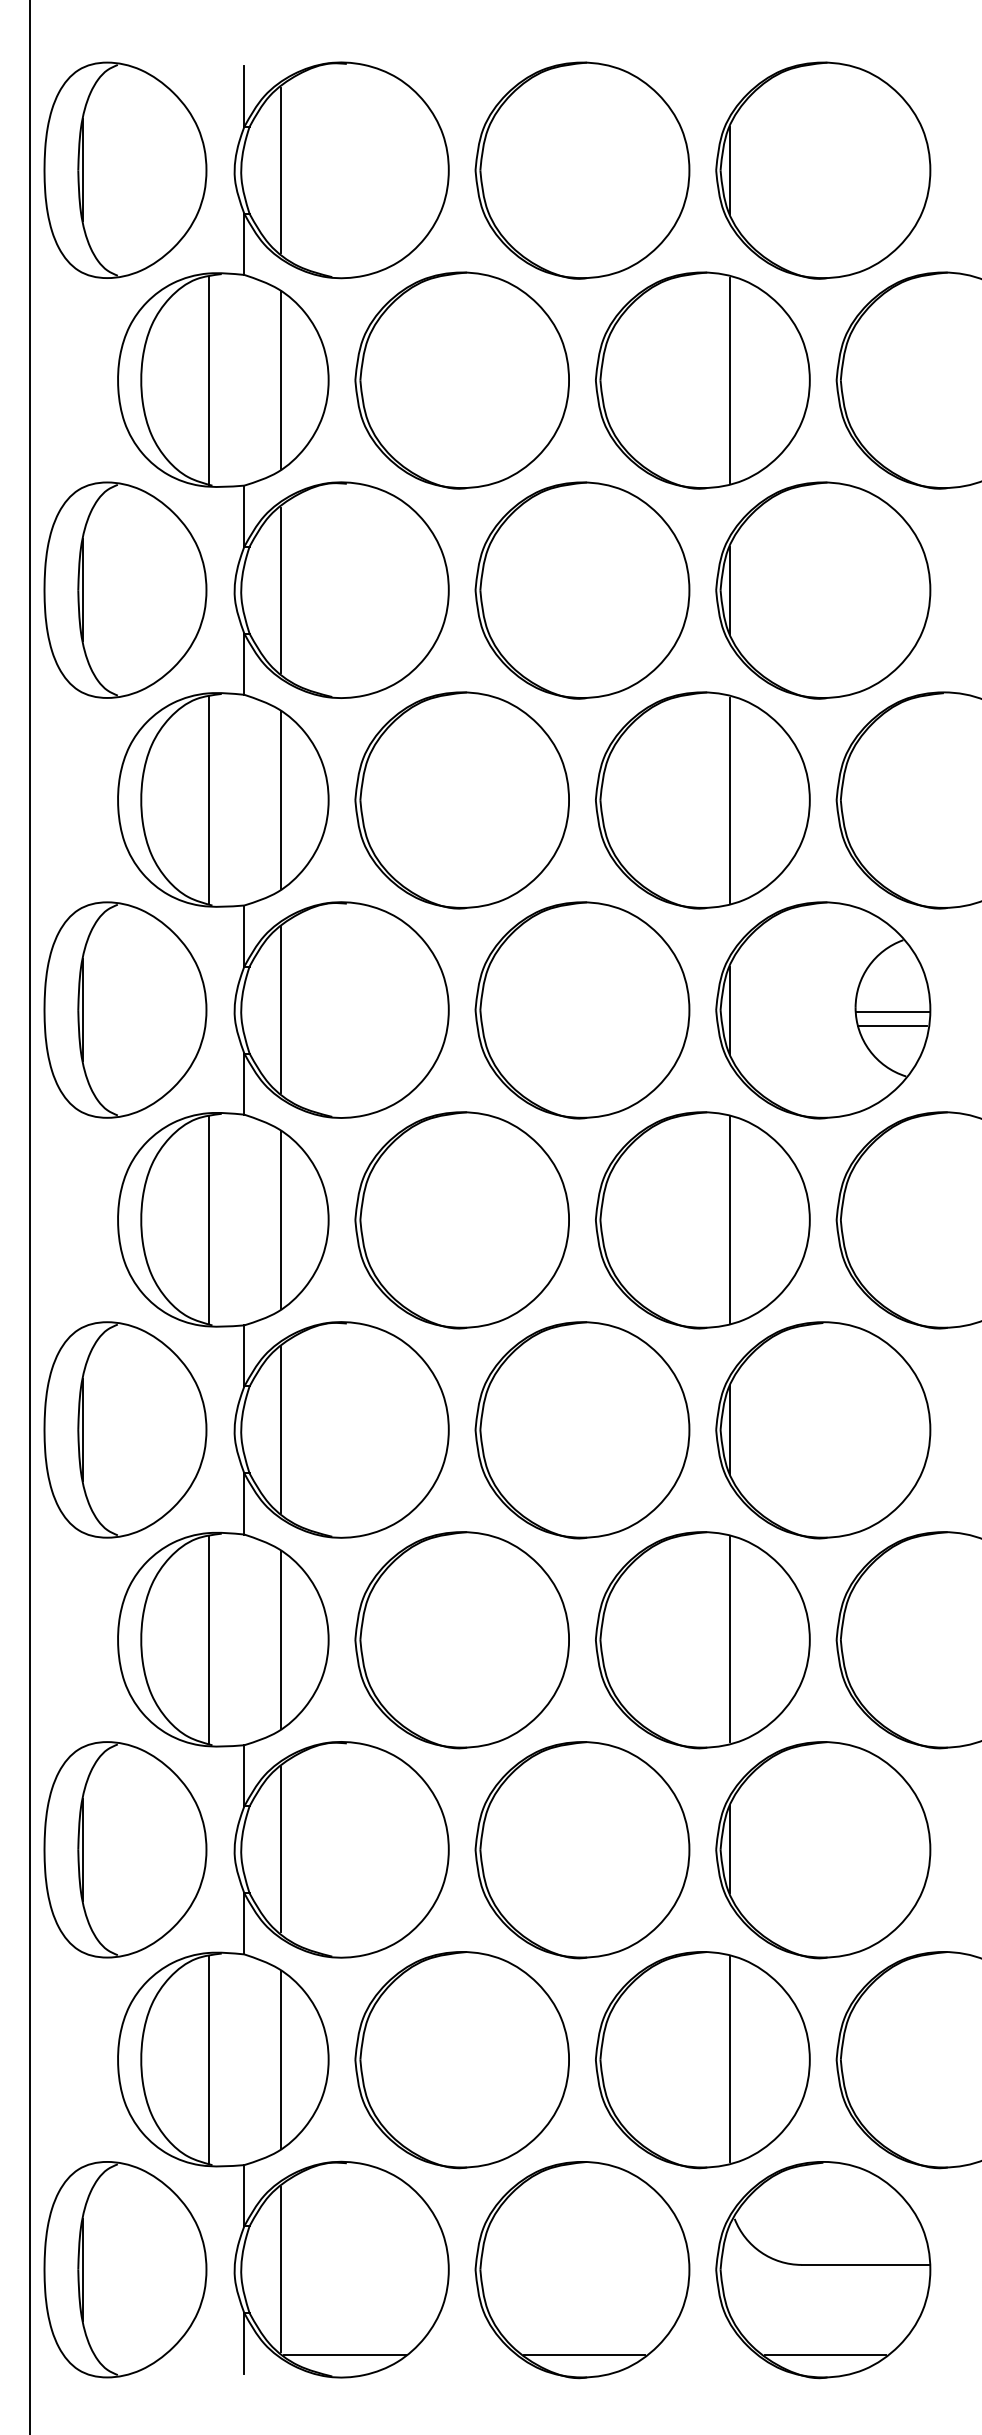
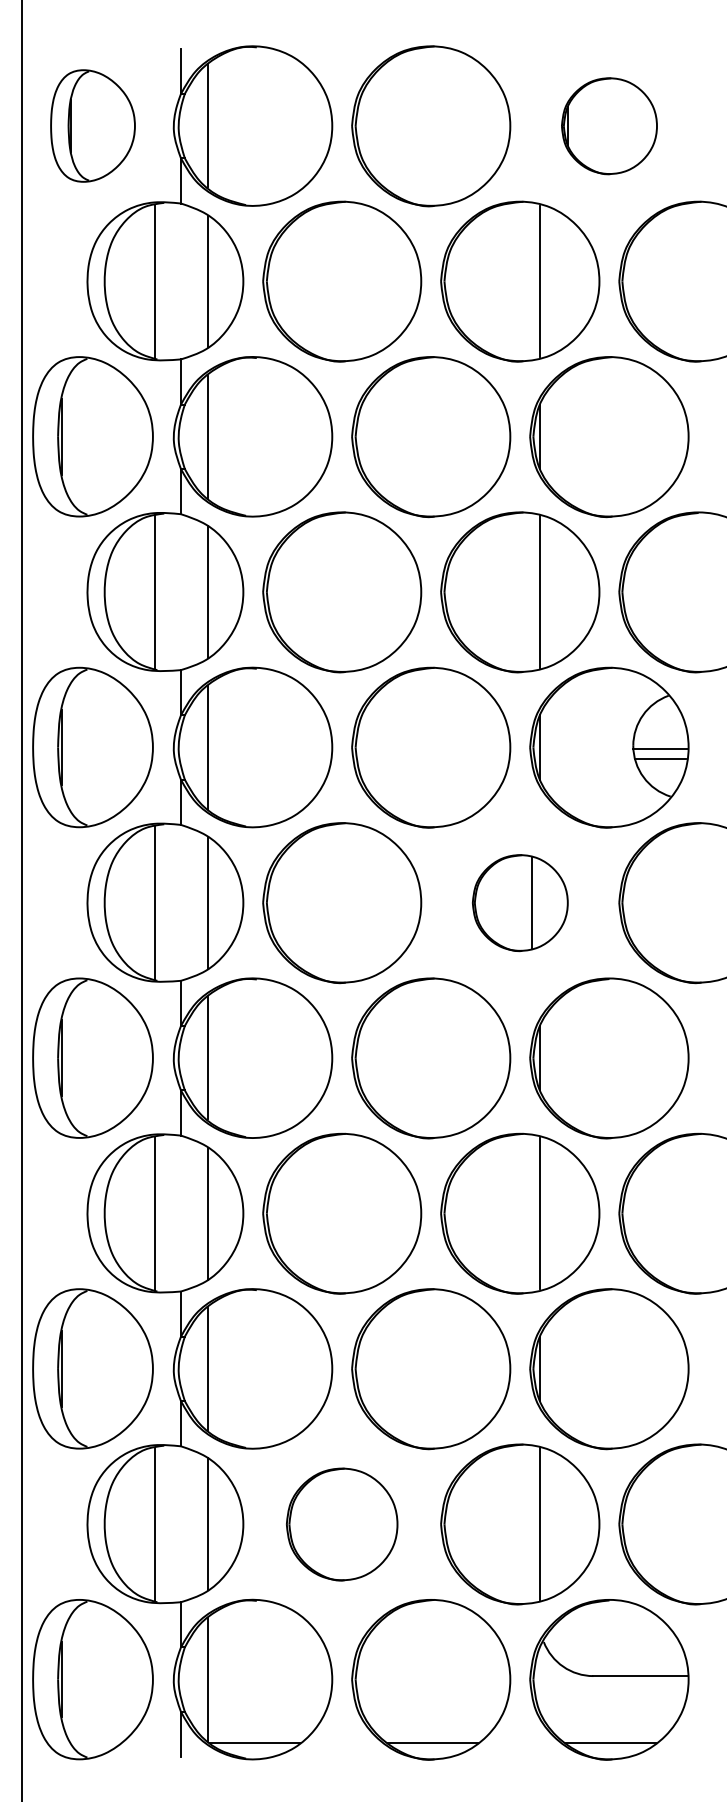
part: (125, 169) -> (93, 125), size x0.7
part: (823, 170) -> (609, 126), size x0.6
part: (702, 1220) -> (520, 903), size x0.6
part: (461, 2060) -> (341, 1524), size x0.7

